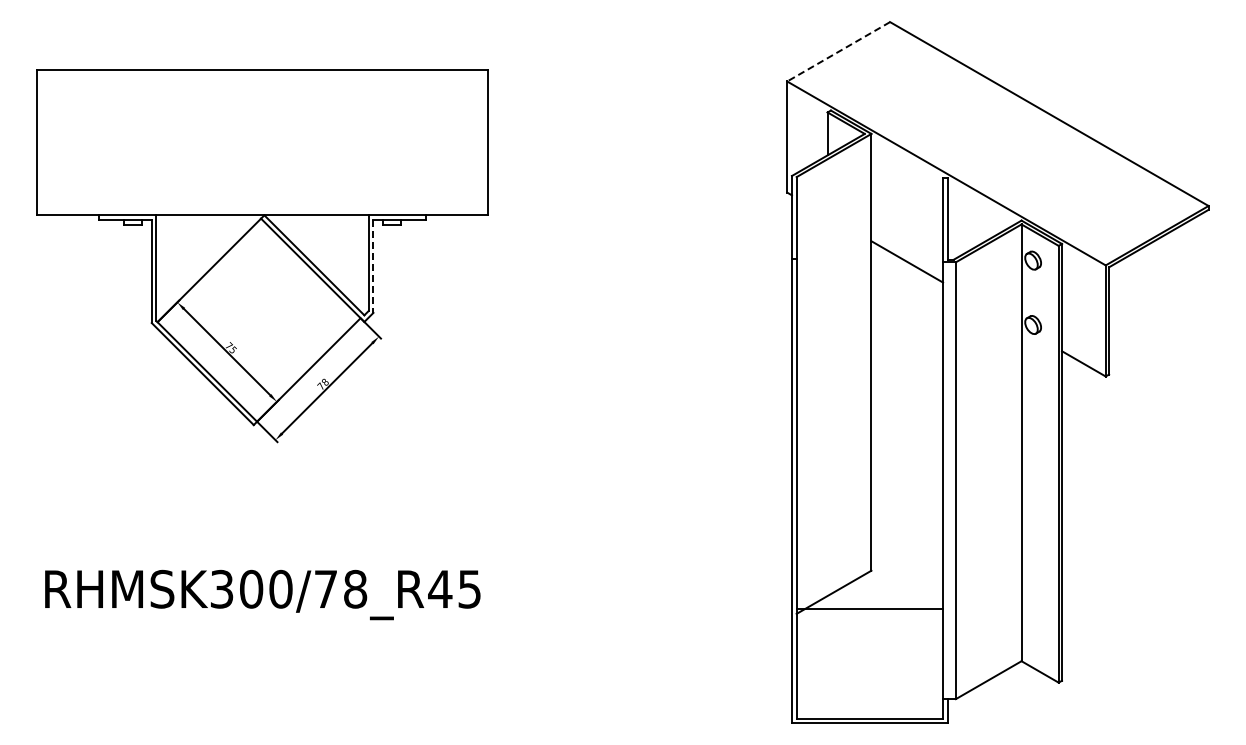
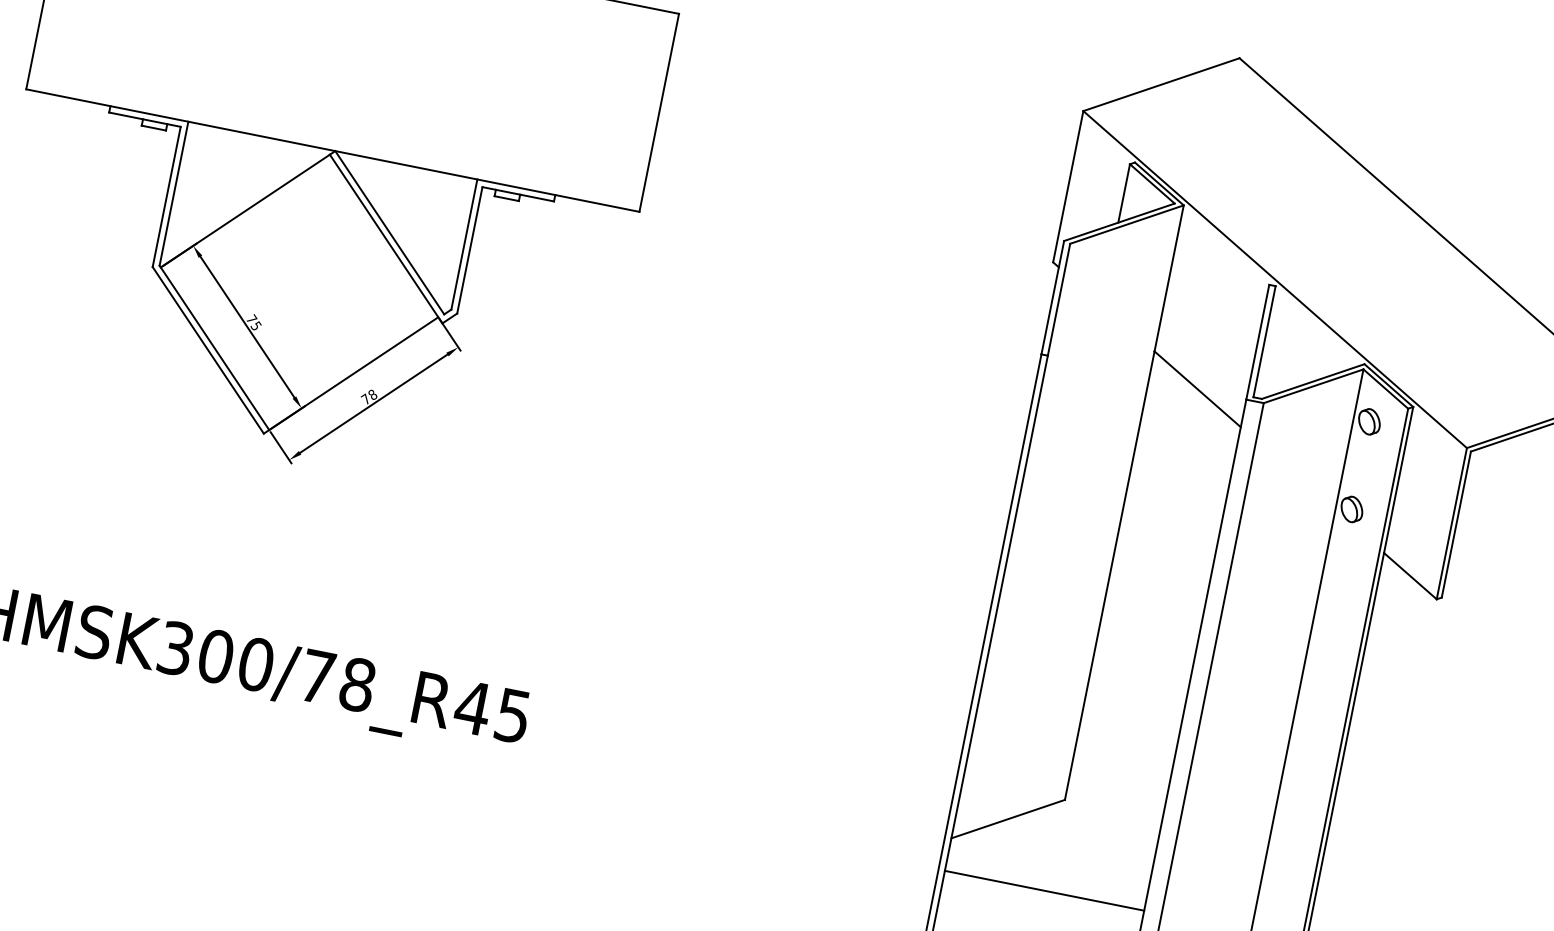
line: (838, 52) -> (1161, 85), dashed -> solid
line: (373, 266) -> (469, 250), dashed -> solid
line: (869, 608) -> (1044, 890), moved

